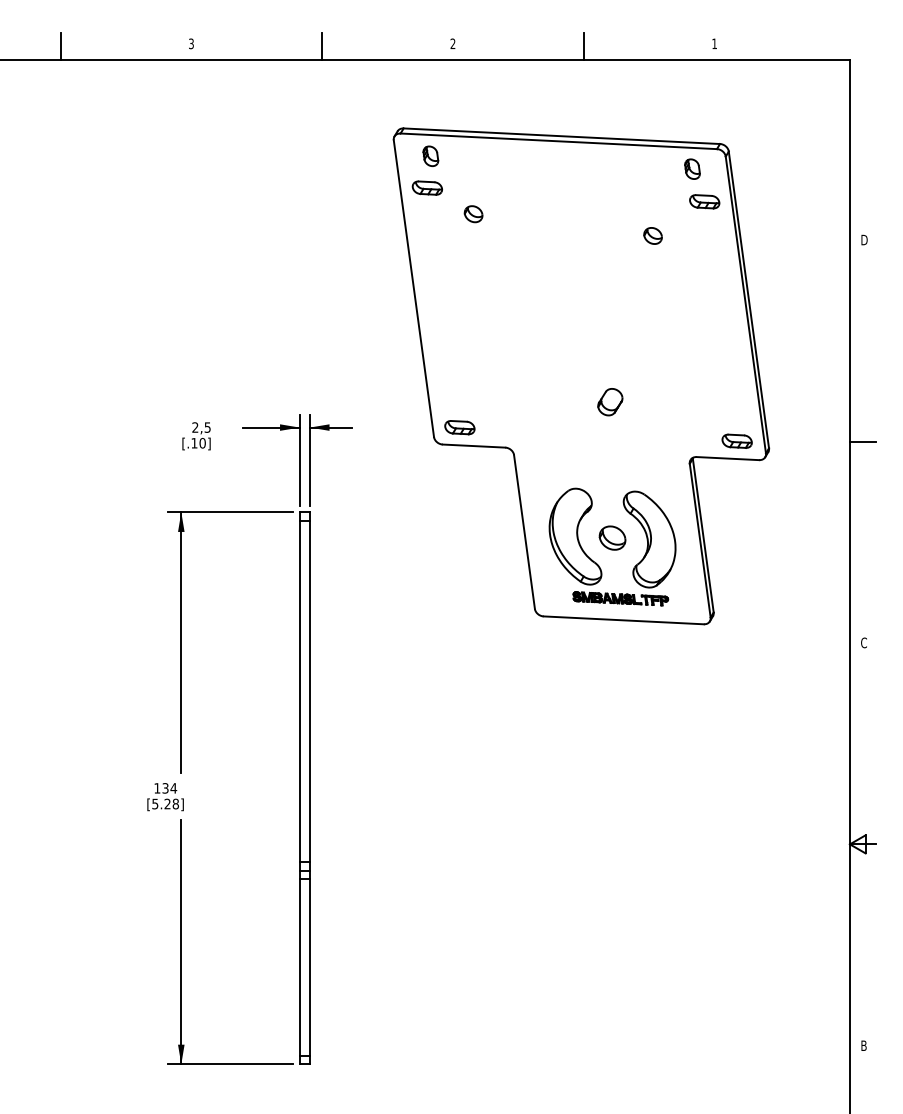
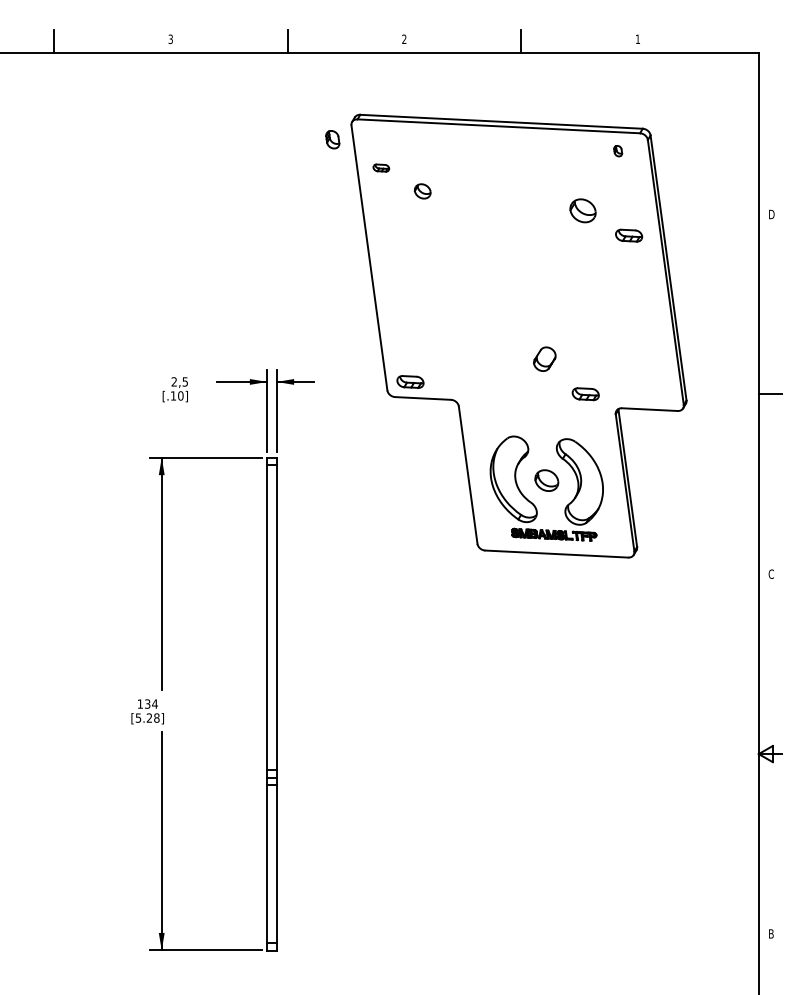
part: (430, 155) -> (332, 139), moved
part: (692, 168) -> (618, 150), size x0.6
part: (426, 187) -> (380, 167), size x0.6
part: (704, 201) -> (628, 235), moved
part: (652, 235) -> (582, 210), size x1.6
part: (736, 440) -> (585, 393), moved

